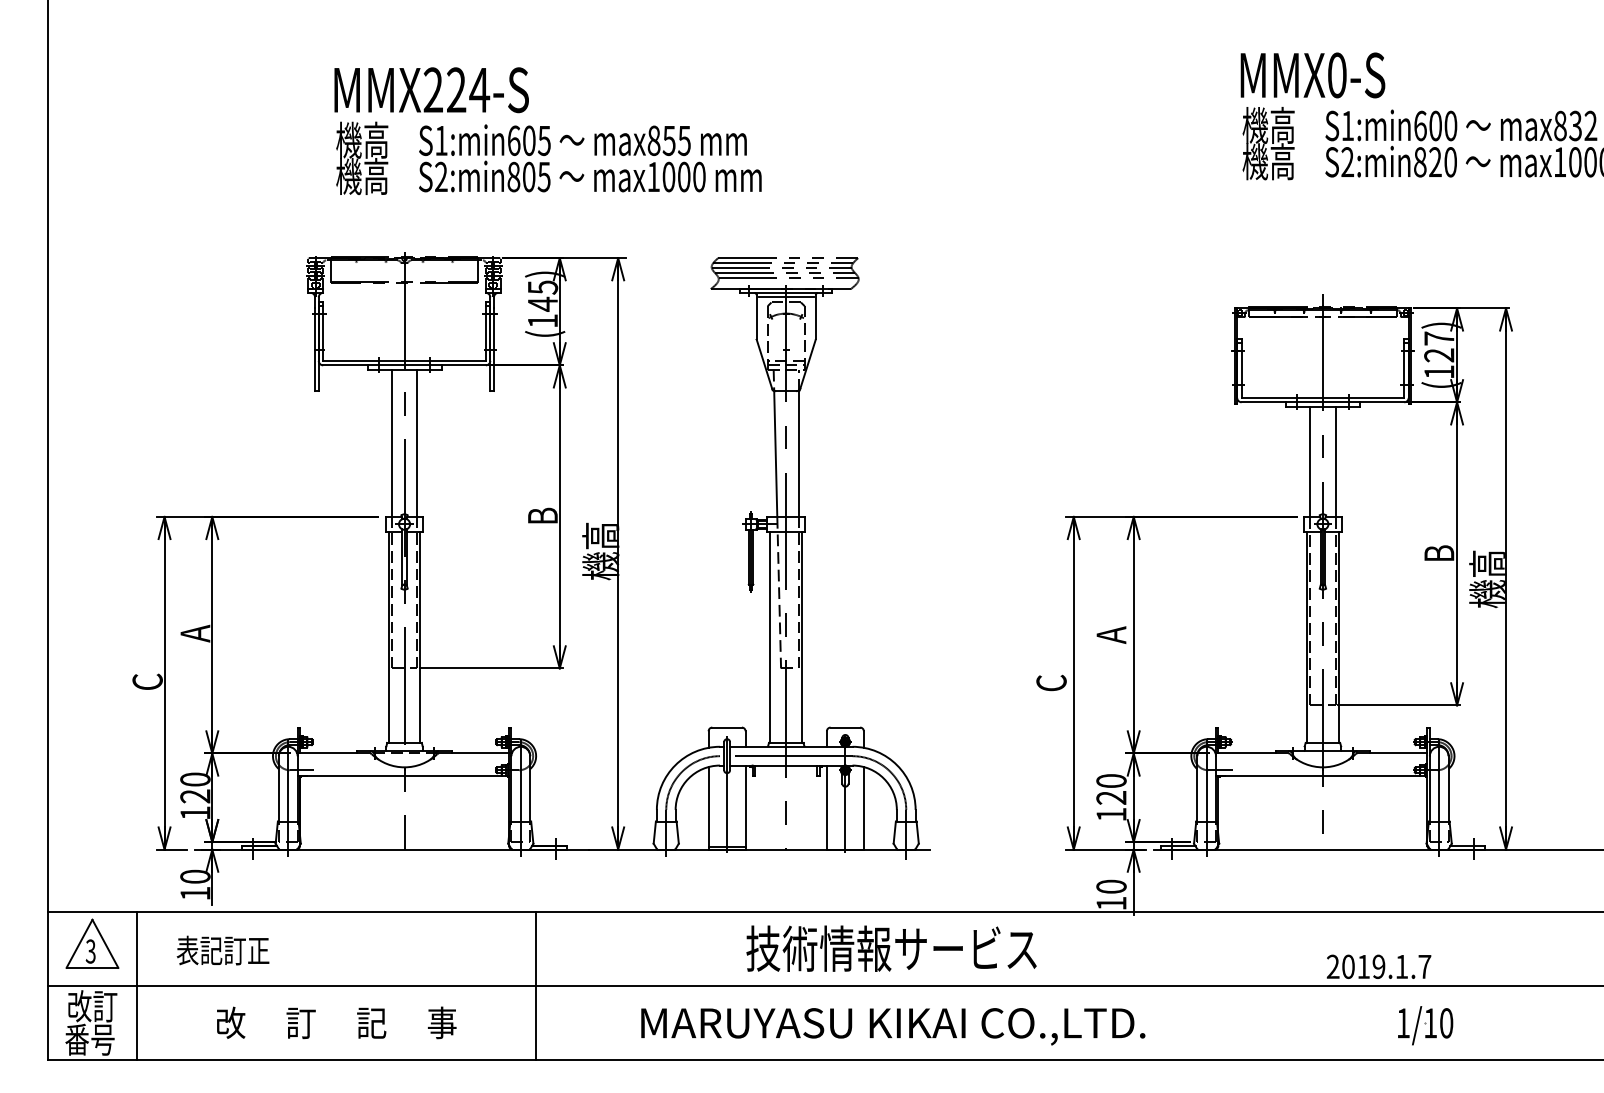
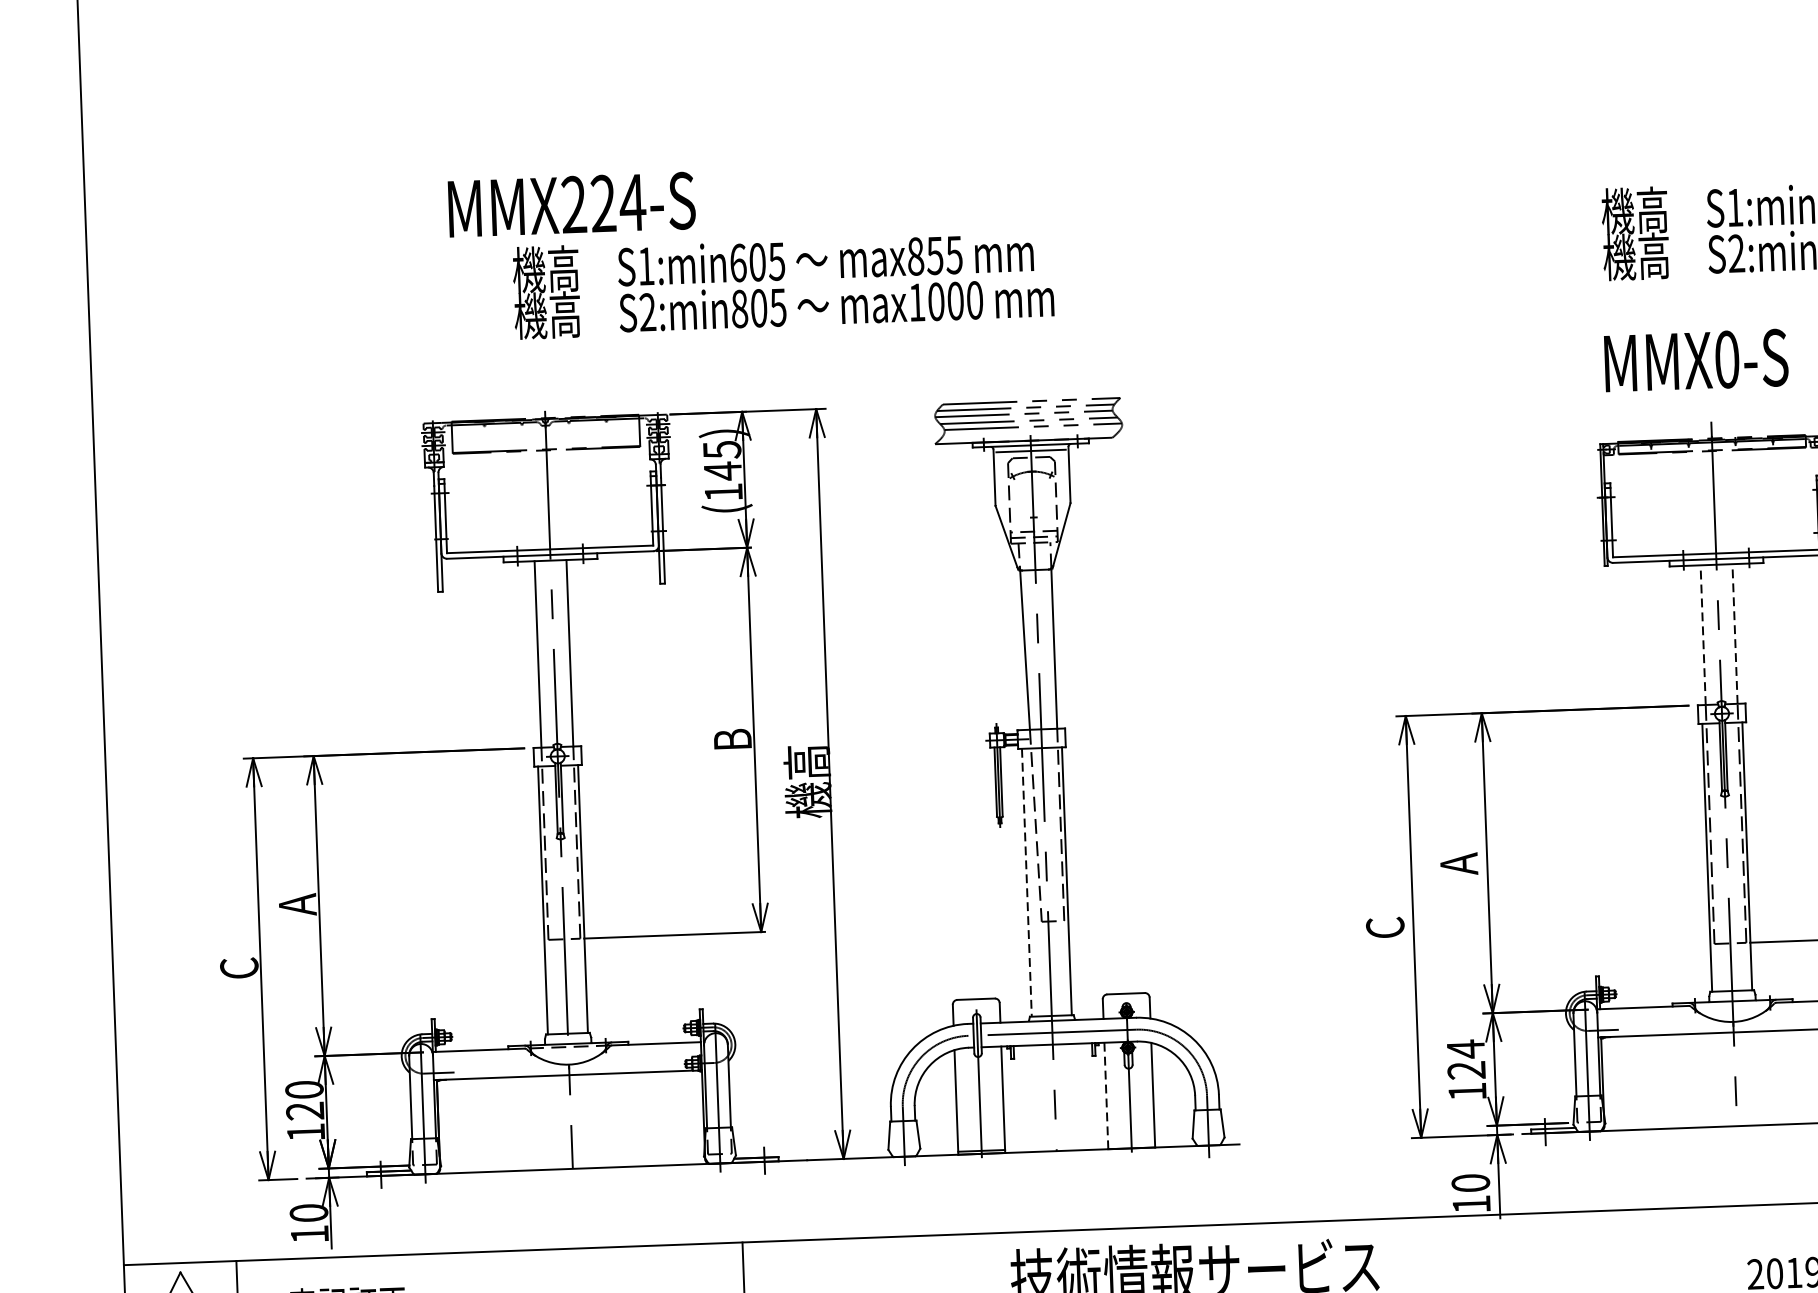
text: (1312, 75) -> (1695, 360), moved
text: (548, 157) -> (782, 282), moved
line: (1310, 461) -> (1703, 634), solid -> dashed
line: (1335, 461) -> (1735, 633), solid -> dashed
line: (770, 637) -> (1026, 883), solid -> dashed
text: (1111, 780) -> (1465, 1048), 120 -> 124
line: (826, 807) -> (1105, 1095), solid -> dashed

